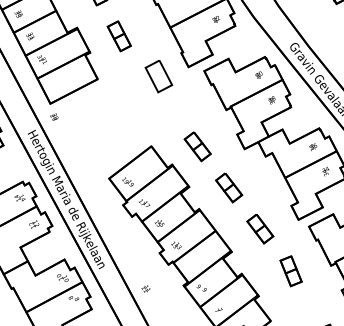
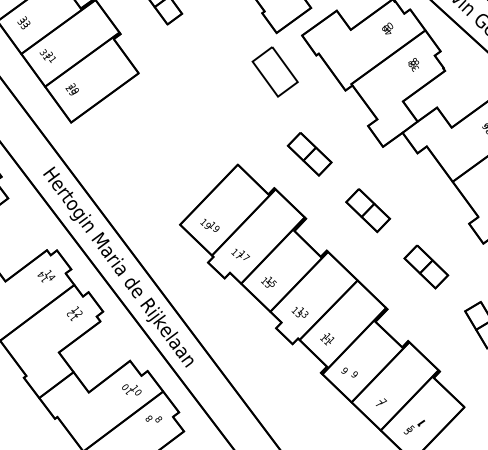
part: (158, 76) -> (274, 72), moved
text: (54, 116) -> (72, 88), moved
text: (145, 288) -> (326, 338), moved

